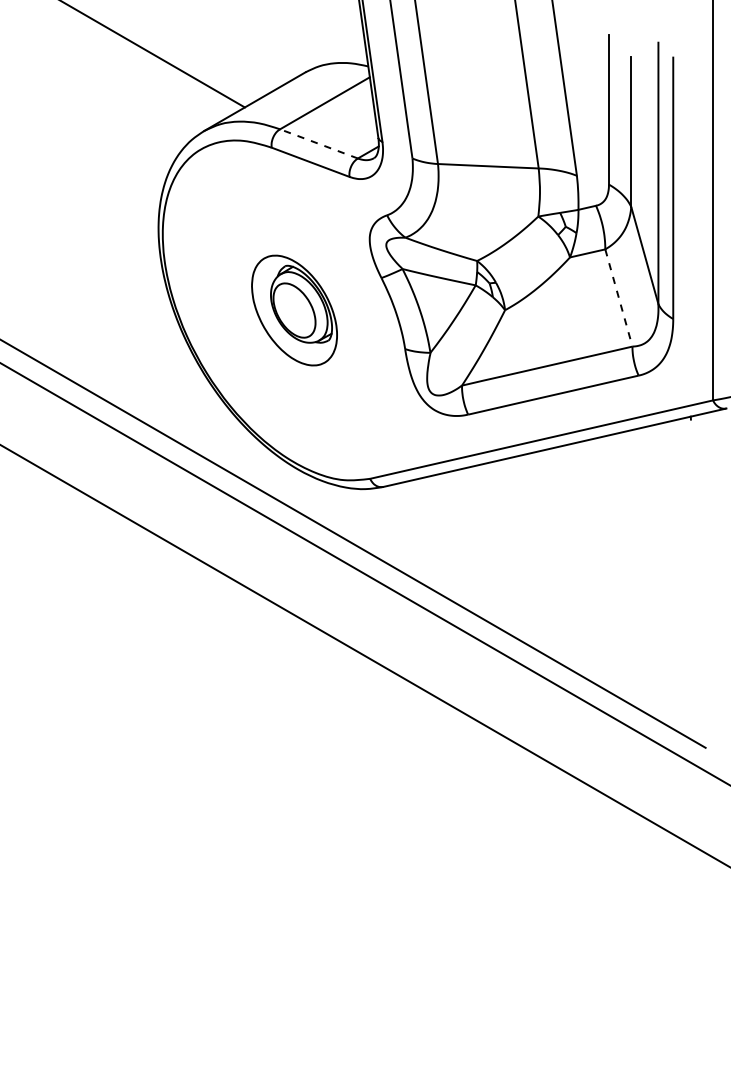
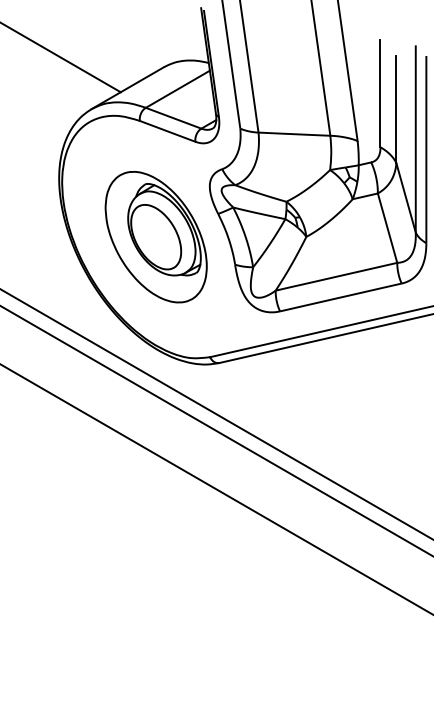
line: (319, 143) -> (173, 117), dashed -> solid
line: (619, 298) -> (388, 228), dashed -> solid
part: (294, 310) -> (156, 237), size x1.67

